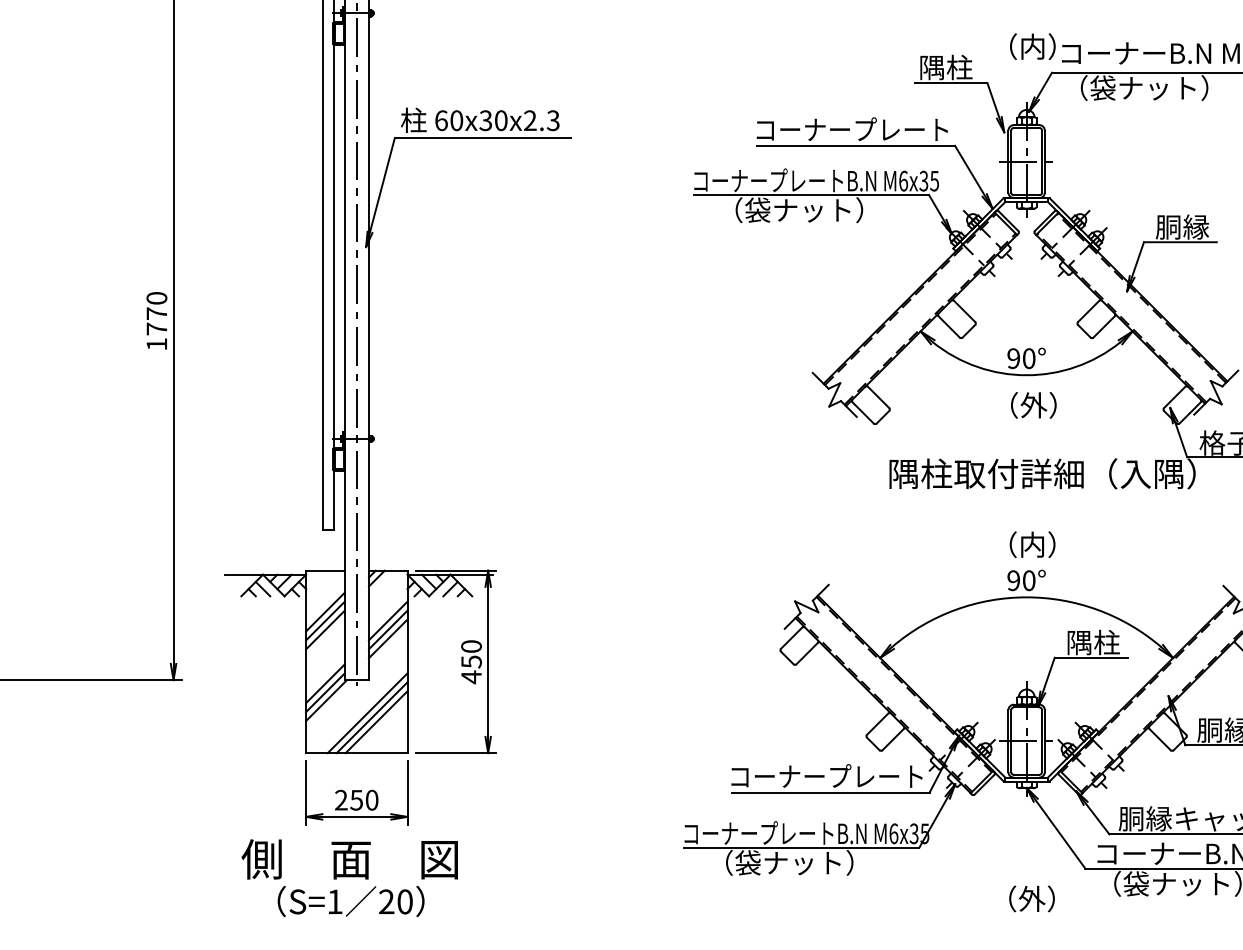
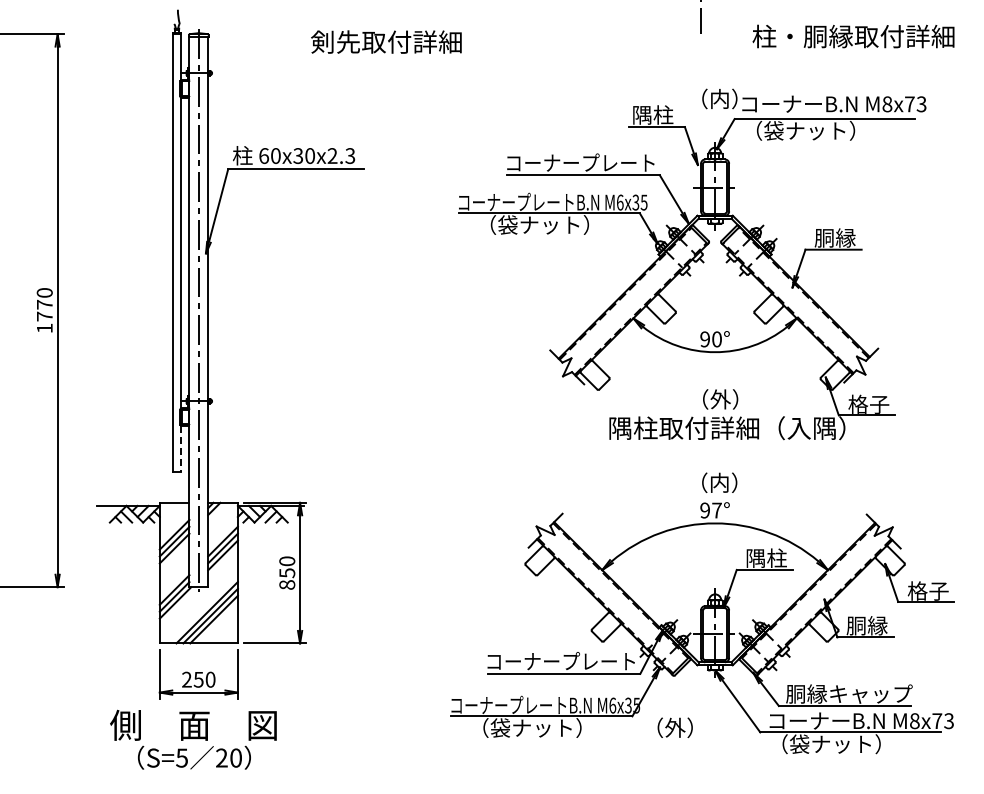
text: (1033, 405) -> (720, 399), moved
line: (334, 500) -> (181, 448), solid -> dashed
text: (1028, 580) -> (716, 510), 90° -> 97°
text: (471, 676) -> (287, 584), 450 -> 850
text: (1031, 898) -> (674, 727), moved
text: (334, 901) -> (181, 757), S=1 -> S=5

